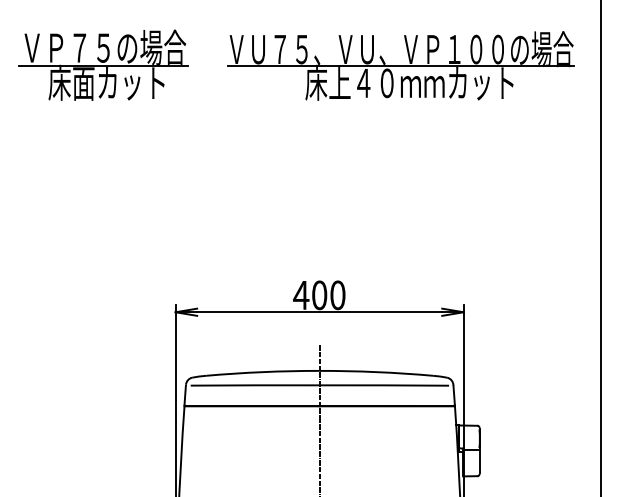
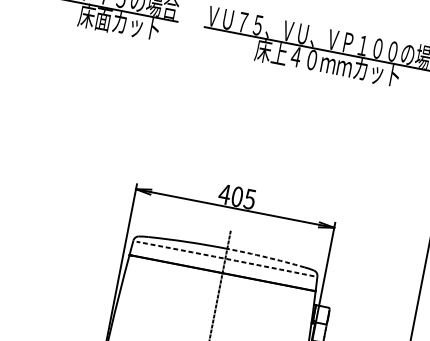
text: (337, 295) -> (249, 199), 400 -> 405
arc: (376, 372) -> (266, 257), solid -> dashed
arc: (319, 385) -> (225, 258), solid -> dashed

